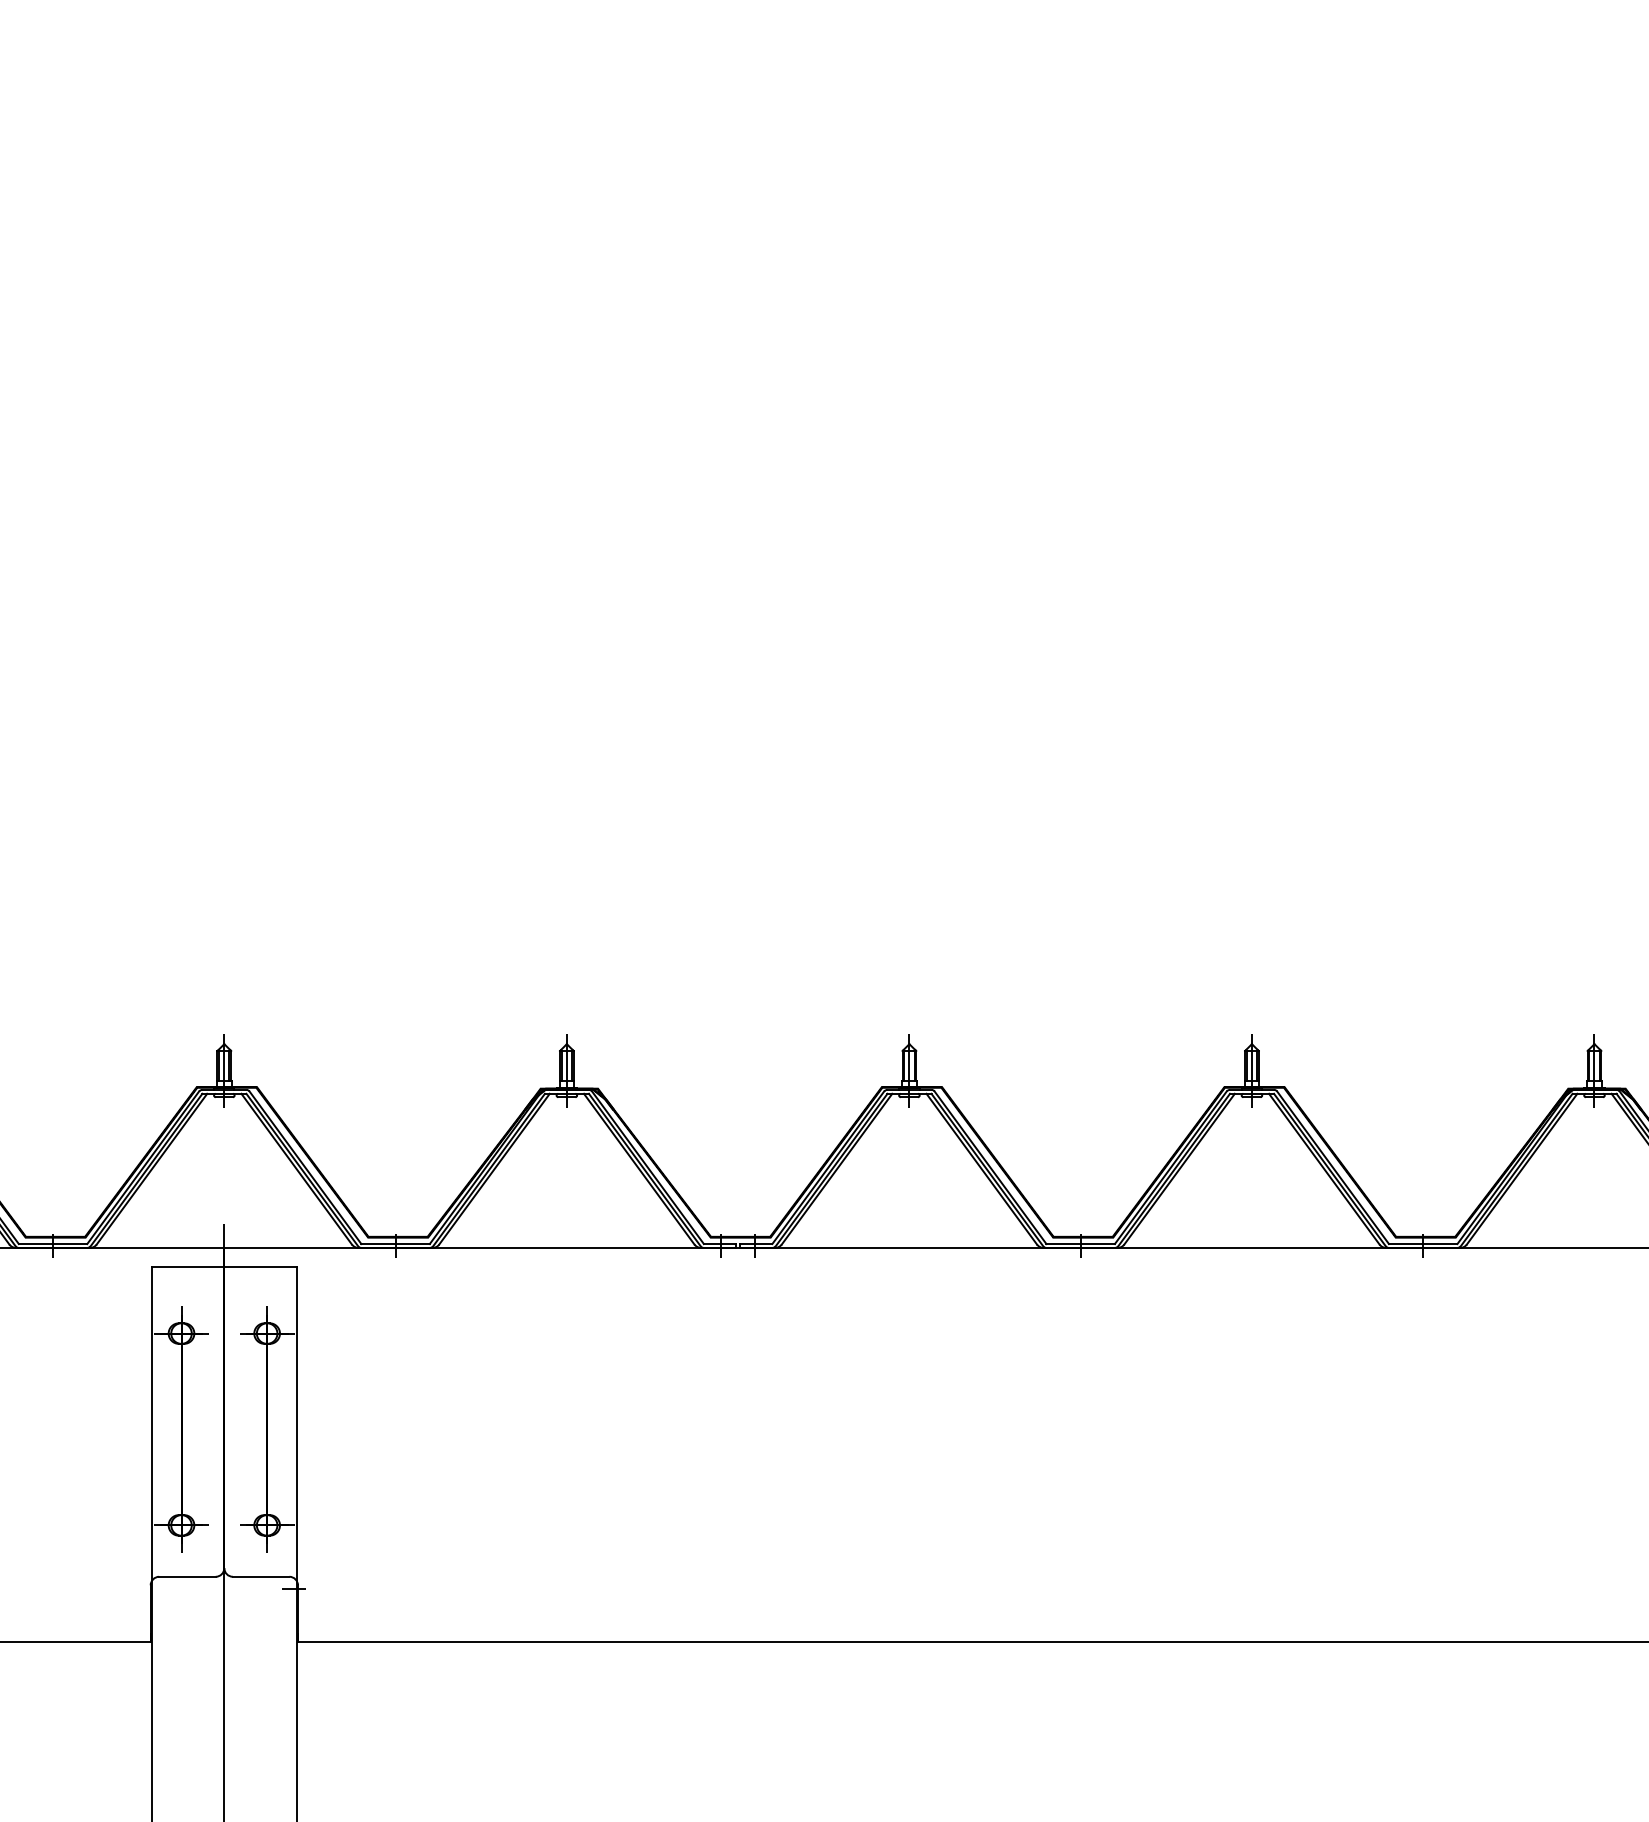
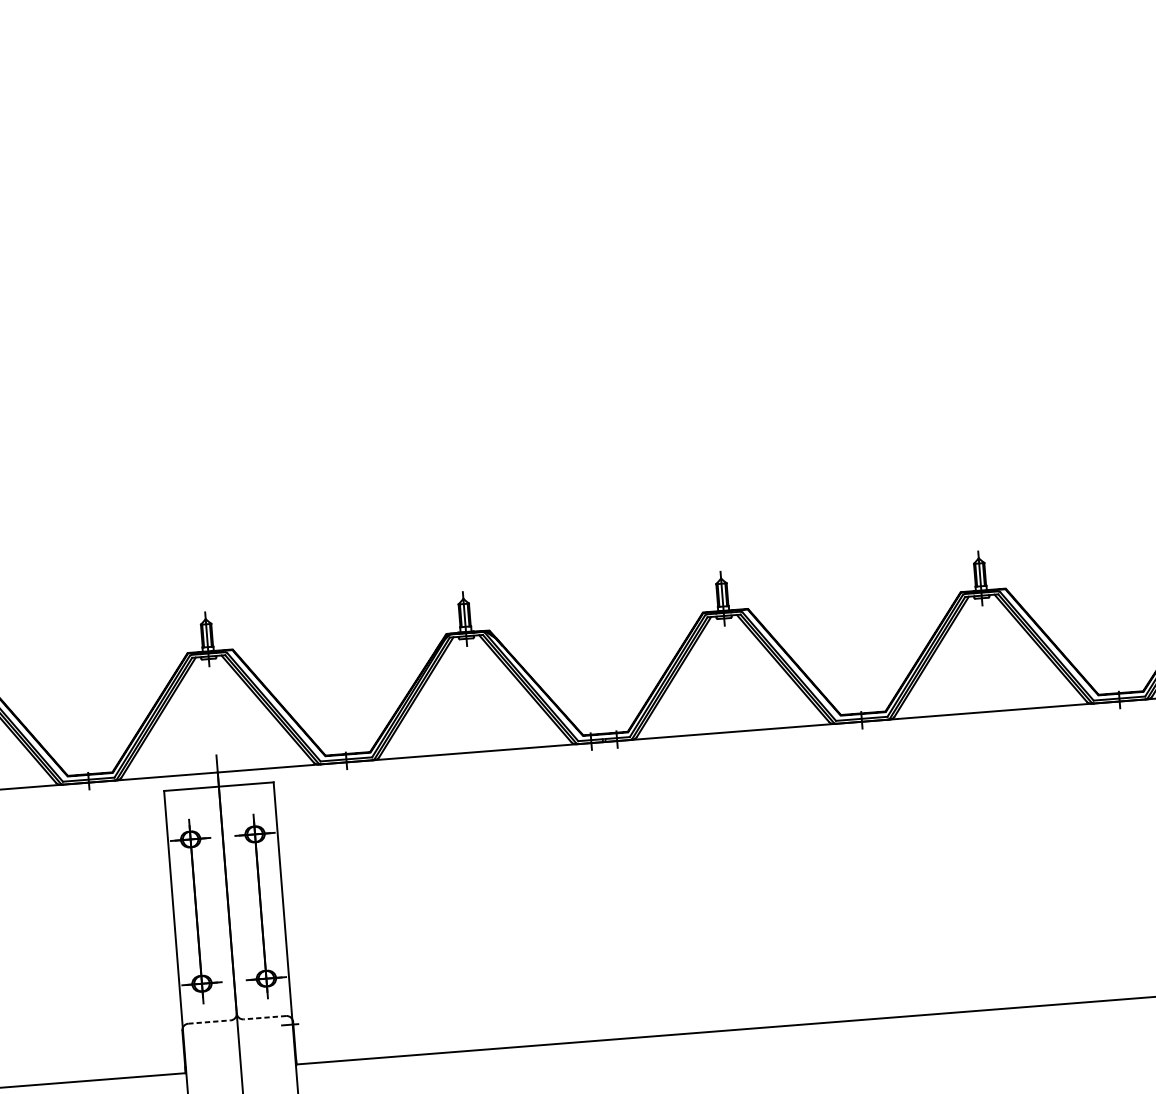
line: (188, 1576) -> (210, 1021), solid -> dashed
line: (260, 1576) -> (264, 1017), solid -> dashed

